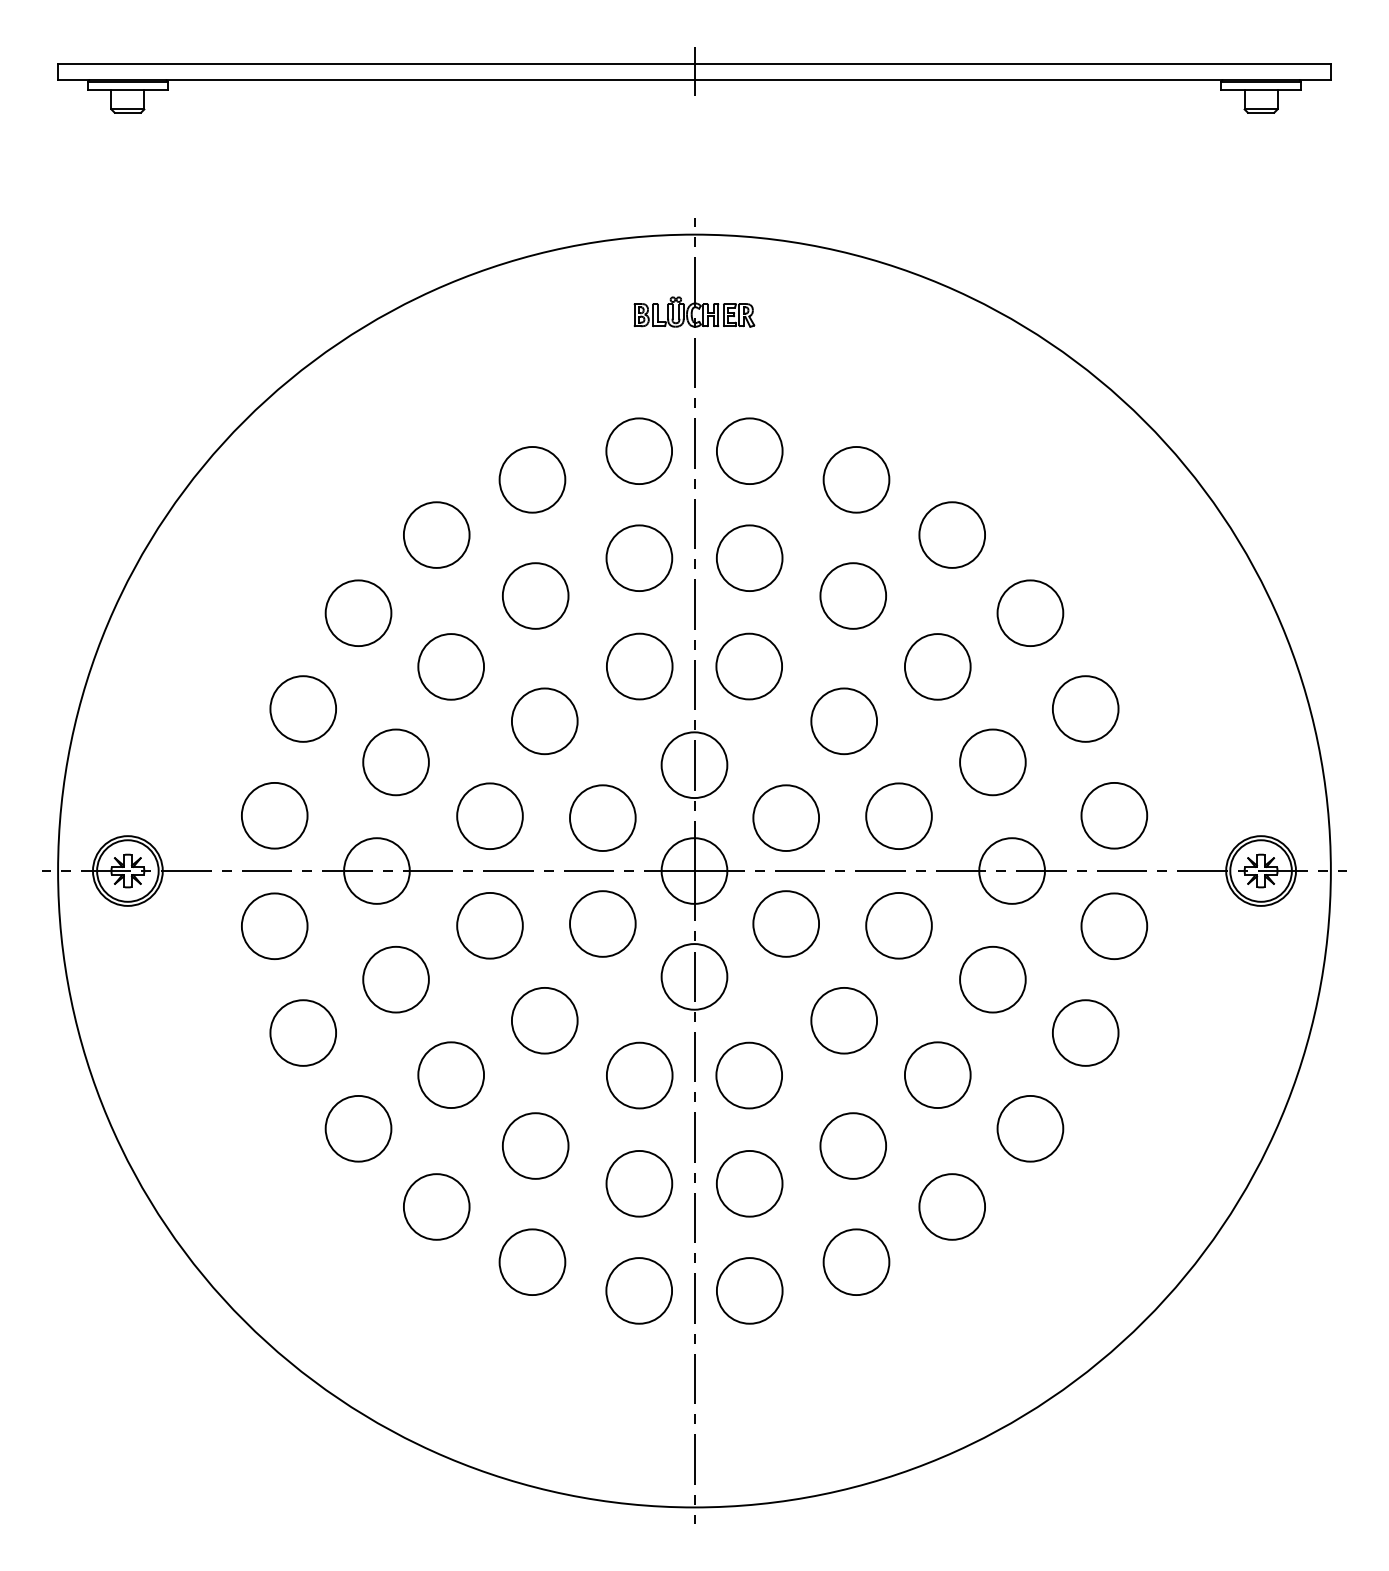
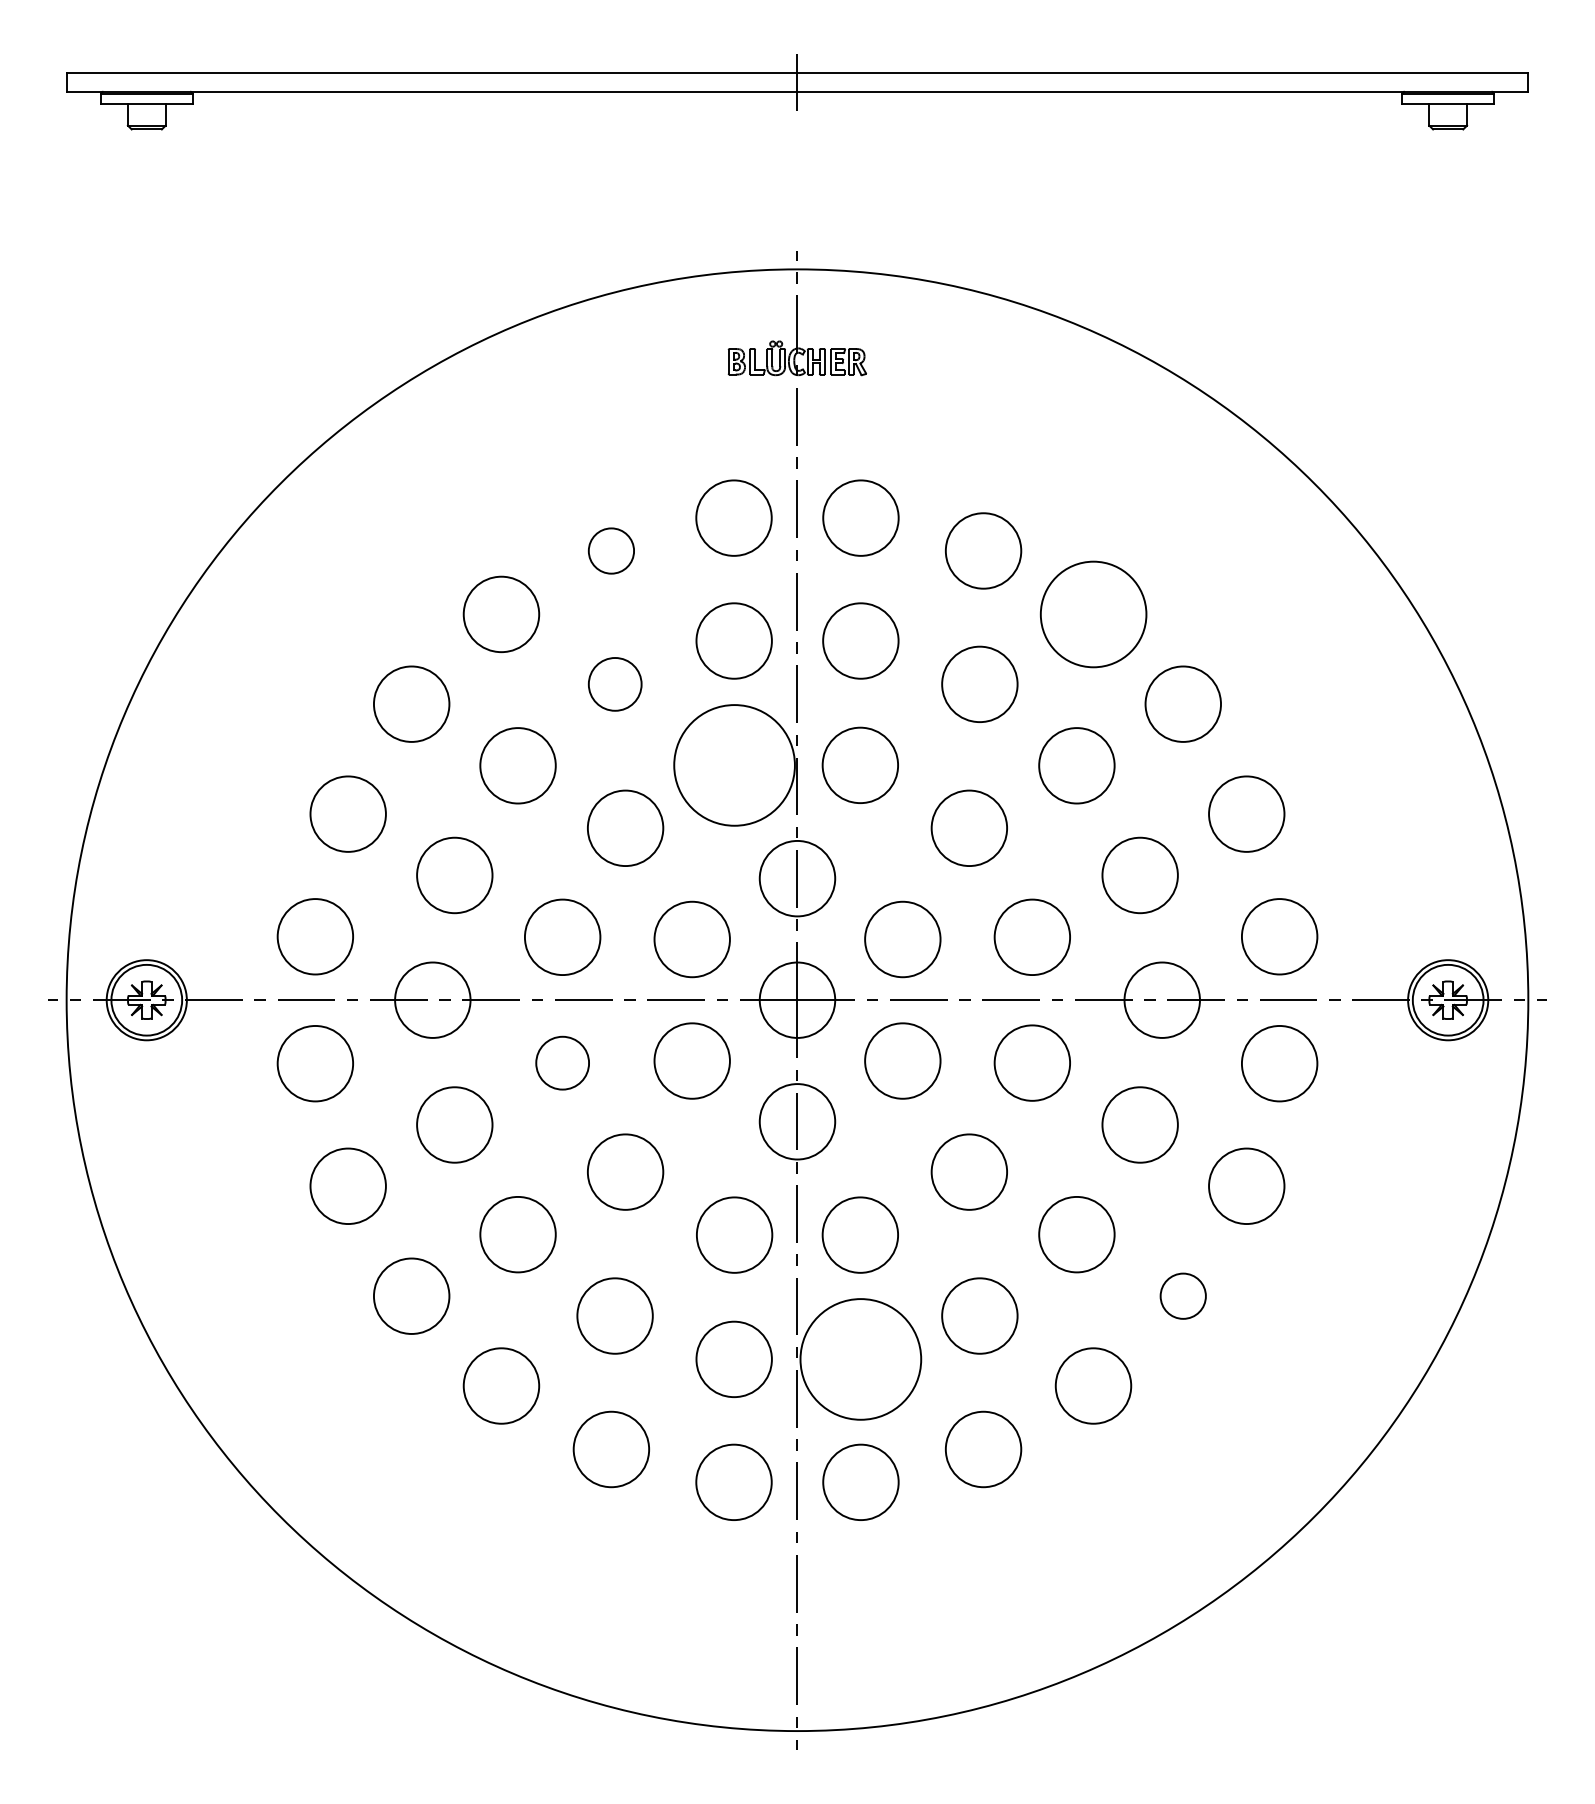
circle: (532, 479) -> (611, 550), size x0.6
circle: (951, 534) -> (1092, 613), size x1.4
circle: (535, 595) -> (614, 683), size x0.7
circle: (639, 666) -> (734, 765), size x1.6
circle: (489, 925) -> (562, 1062), size x0.7
circle: (1030, 1128) -> (1183, 1295), size x0.6
circle: (749, 1183) -> (860, 1359), size x1.6

